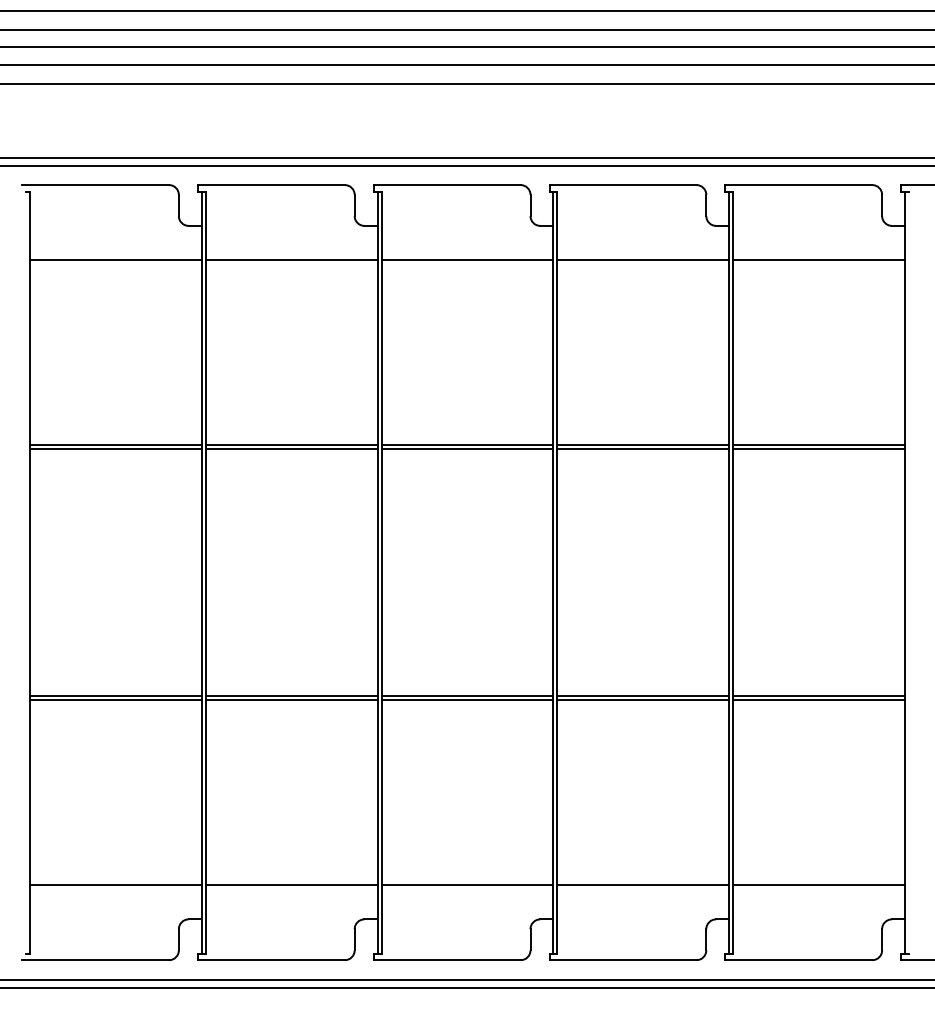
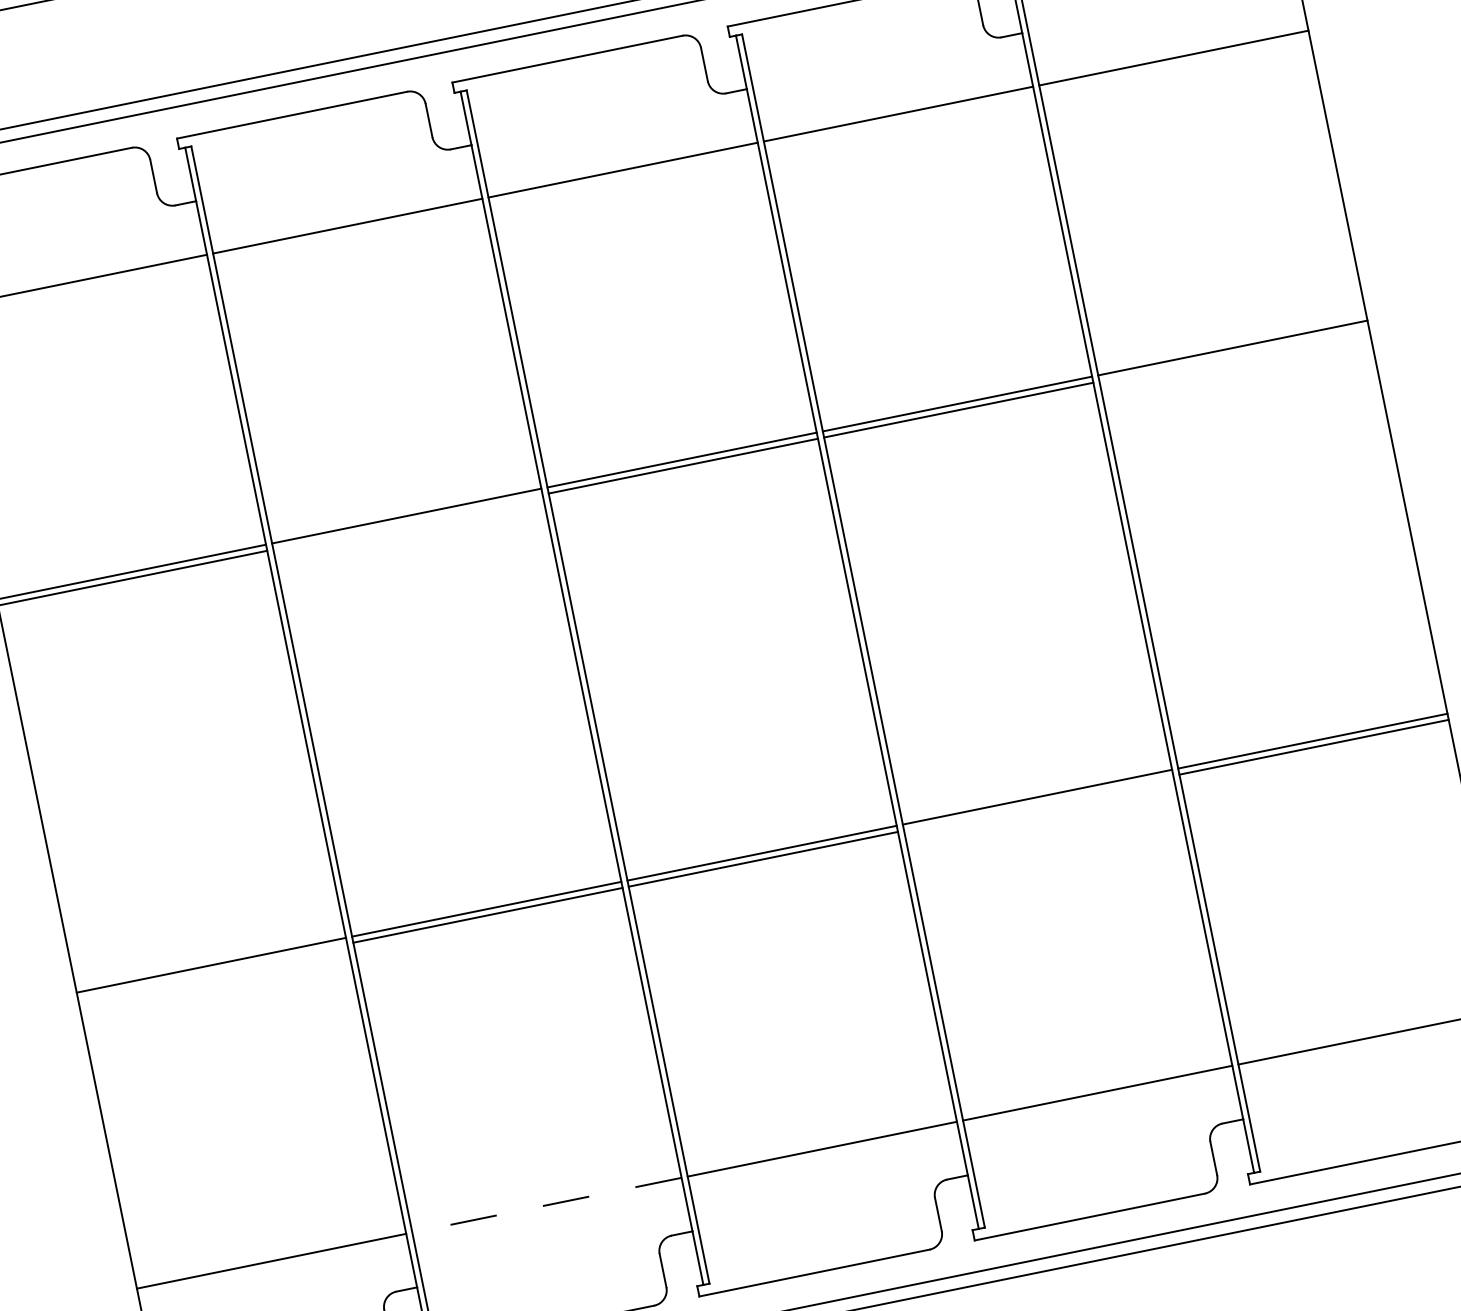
line: (291, 449) -> (407, 522), removed
line: (819, 449) -> (1234, 354), removed
line: (115, 700) -> (212, 972), removed
line: (643, 700) -> (1039, 803), removed
line: (291, 885) -> (546, 1205), solid -> dashed

